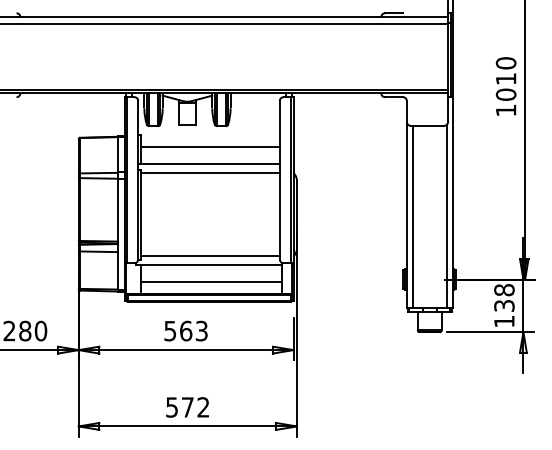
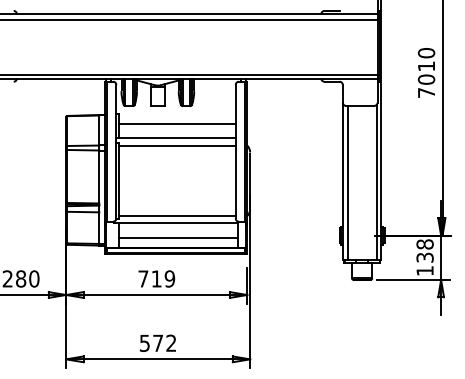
text: (506, 110) -> (426, 92), 1010 -> 7010
text: (185, 330) -> (156, 278), 563 -> 719

